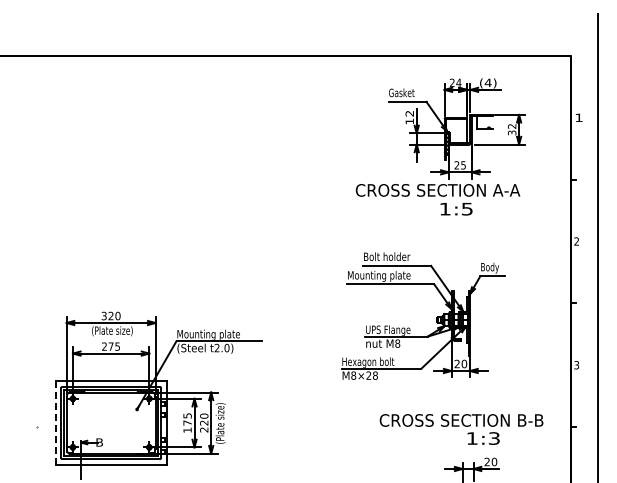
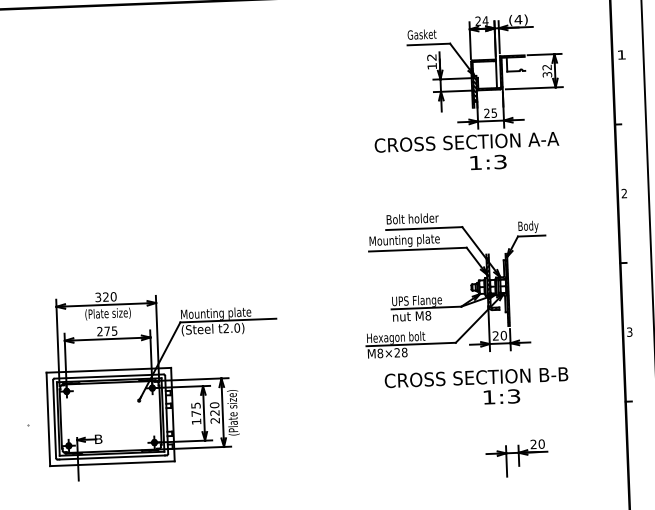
text: (467, 208) -> (500, 161), 1:5 -> 1:3
line: (55, 423) -> (48, 419), dashed -> solid
text: (461, 429) -> (476, 387), moved

